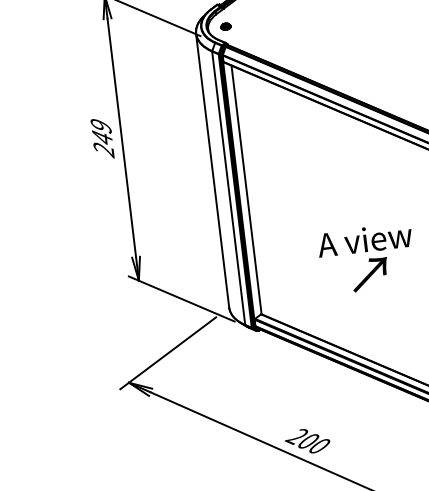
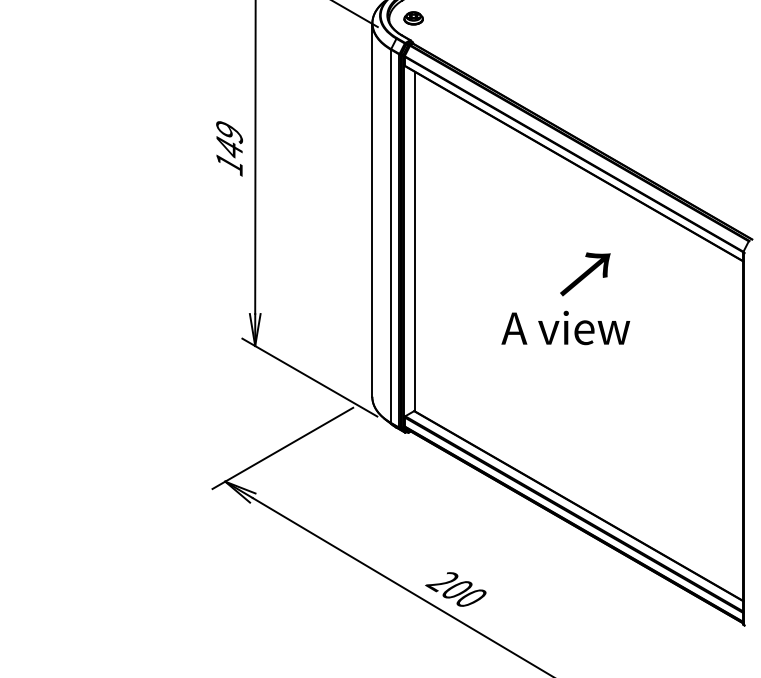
part: (225, 26) -> (413, 18), size x1.43
text: (104, 150) -> (229, 165), 249 -> 149
text: (370, 274) -> (585, 274), moved

